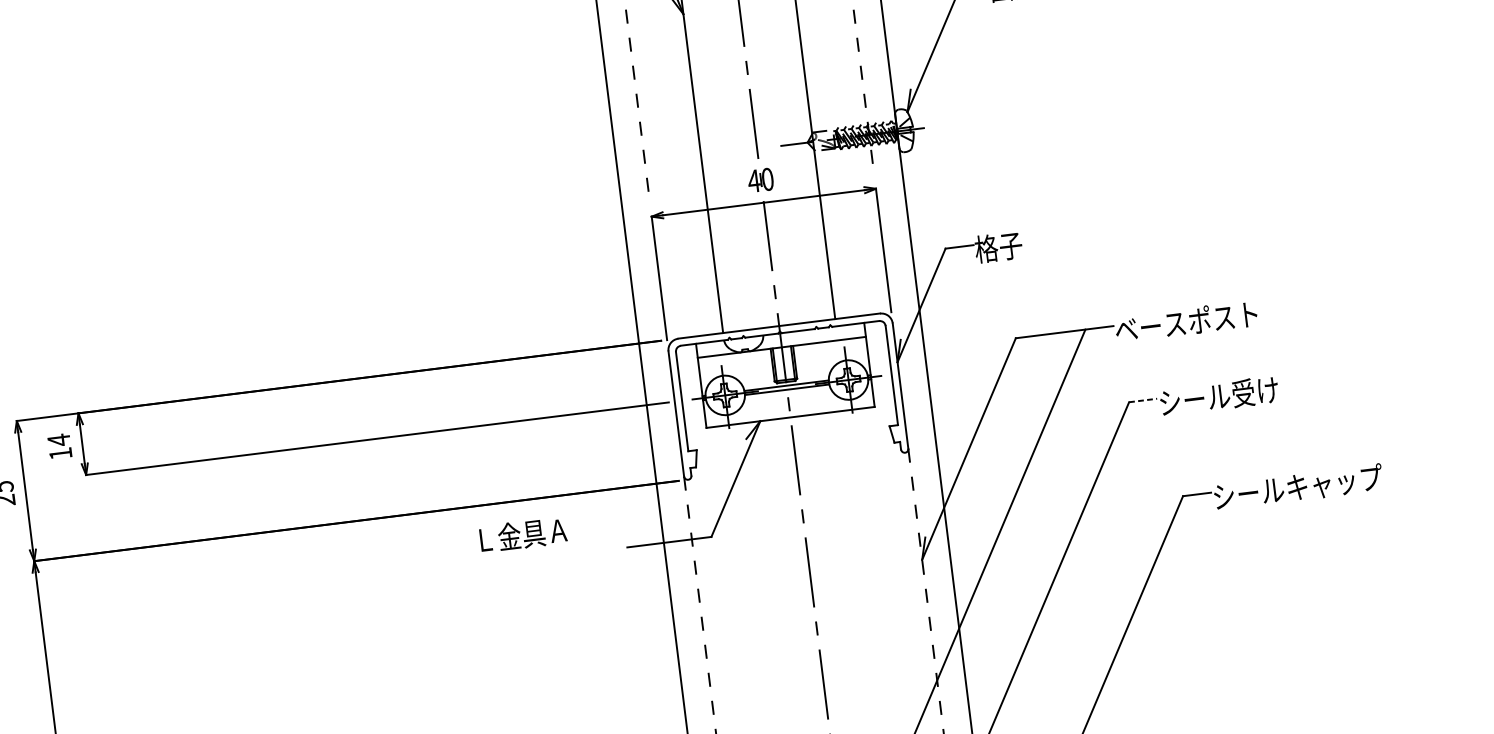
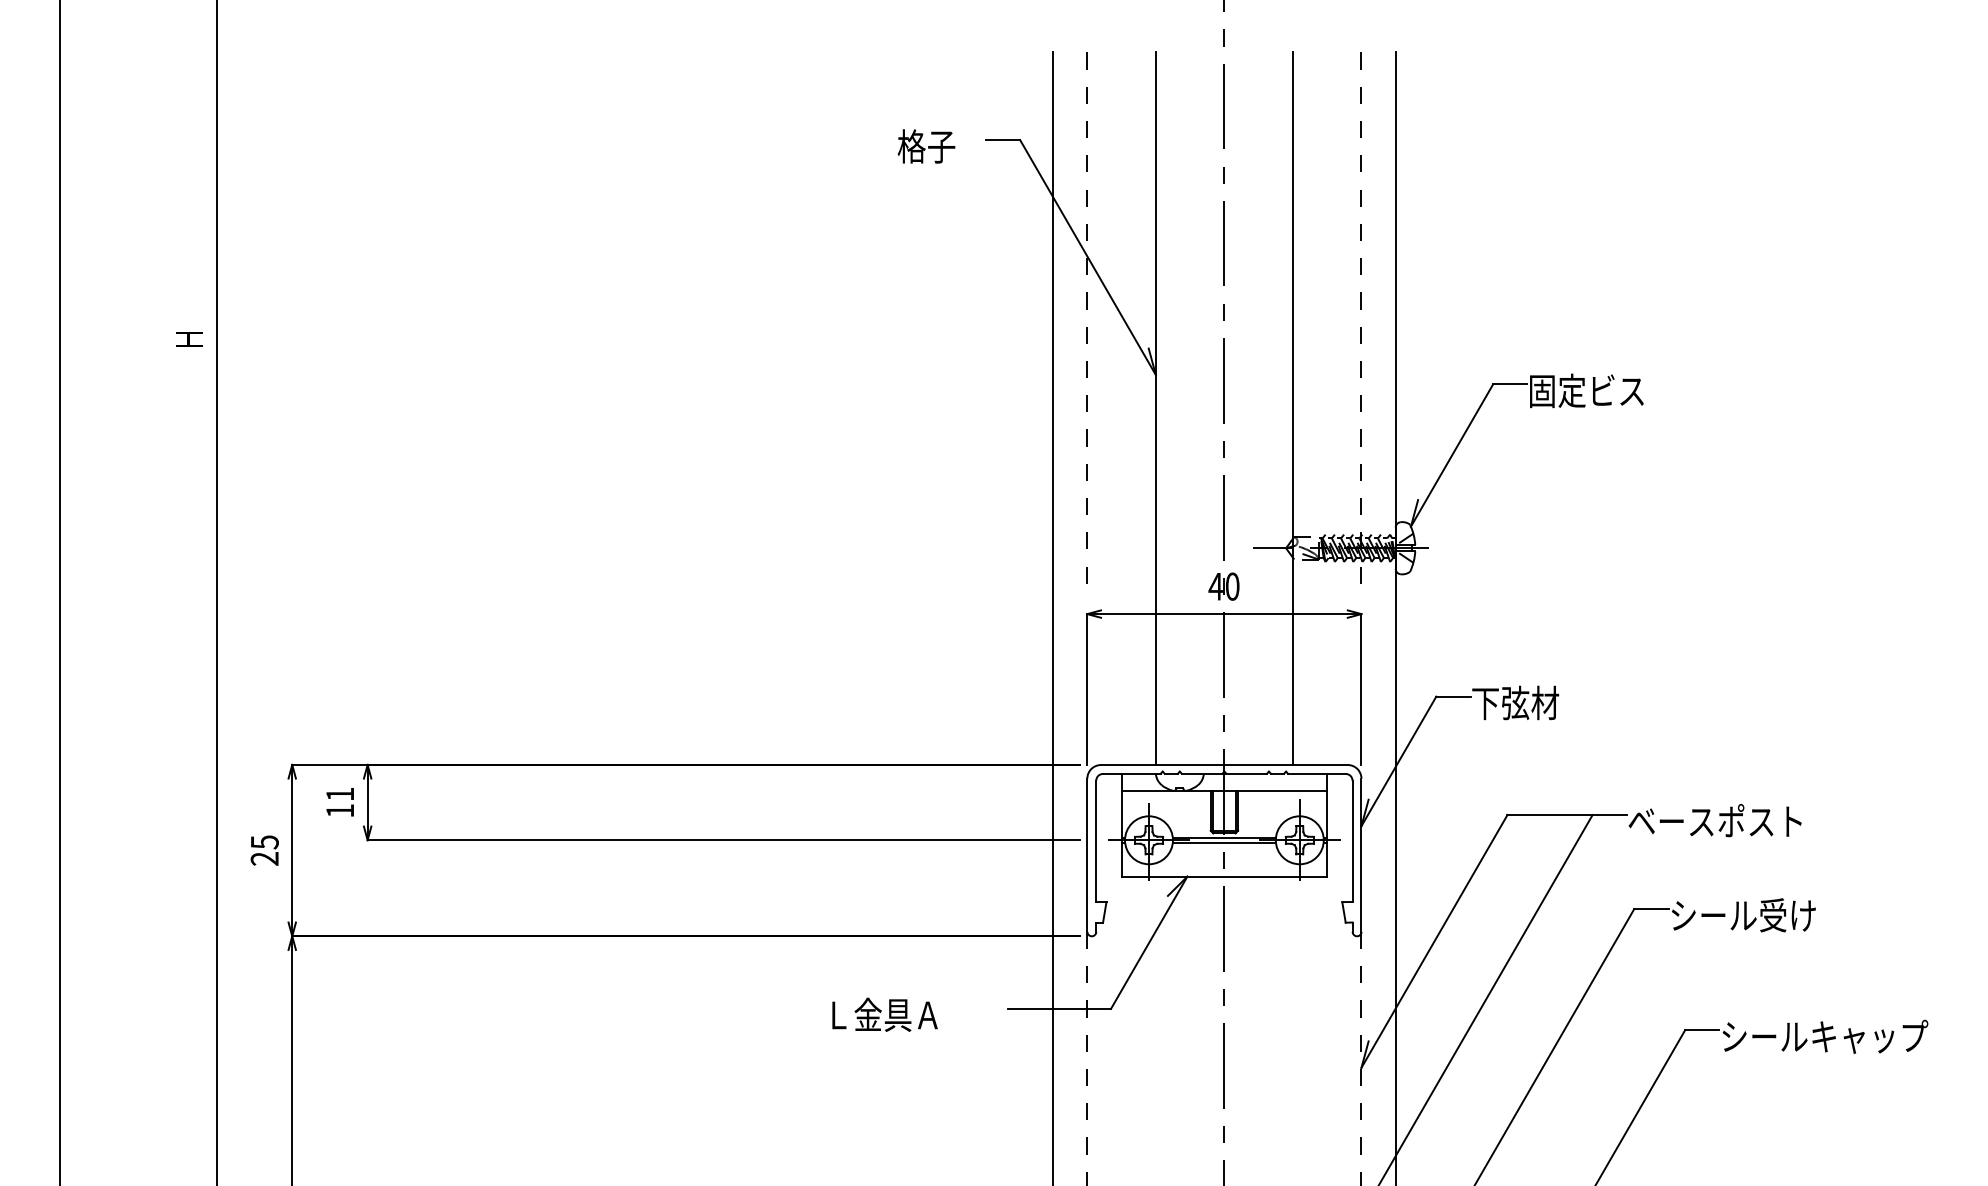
text: (1010, 245) -> (1515, 702), 格子 -> 下弦材
line: (1143, 400) -> (1651, 909), dashed -> solid
text: (58, 440) -> (339, 794), 14 -> 11
text: (522, 534) -> (884, 1014), moved

